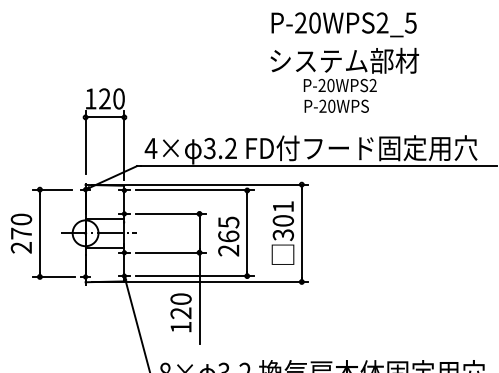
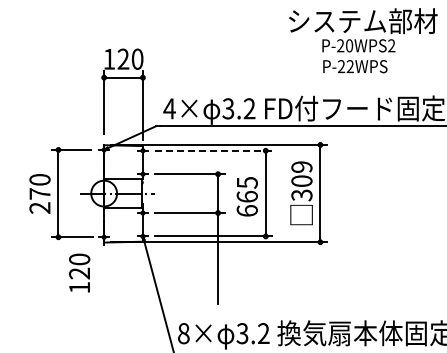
text: (331, 105) -> (350, 65), P-20WPS -> P-22WPS
line: (194, 190) -> (213, 150), solid -> dashed
text: (282, 206) -> (301, 166), 301 -> 309
text: (228, 250) -> (247, 210), 265 -> 665
text: (180, 312) -> (79, 272), moved

